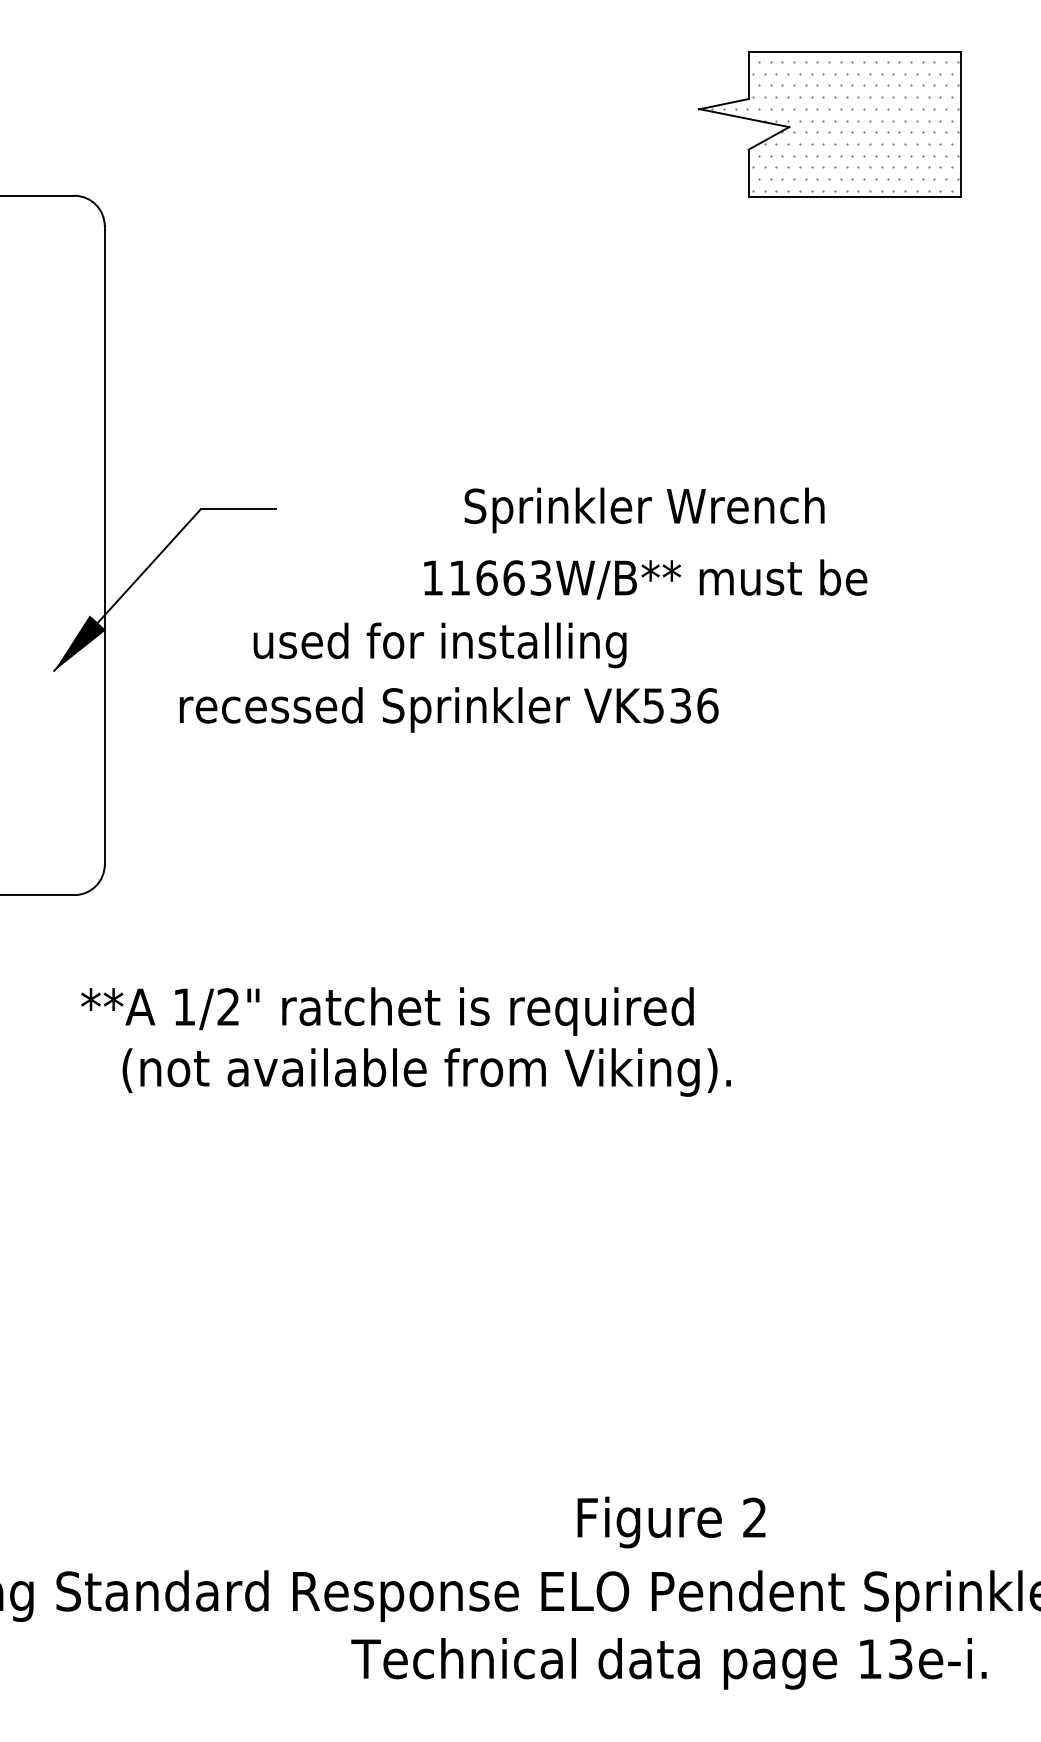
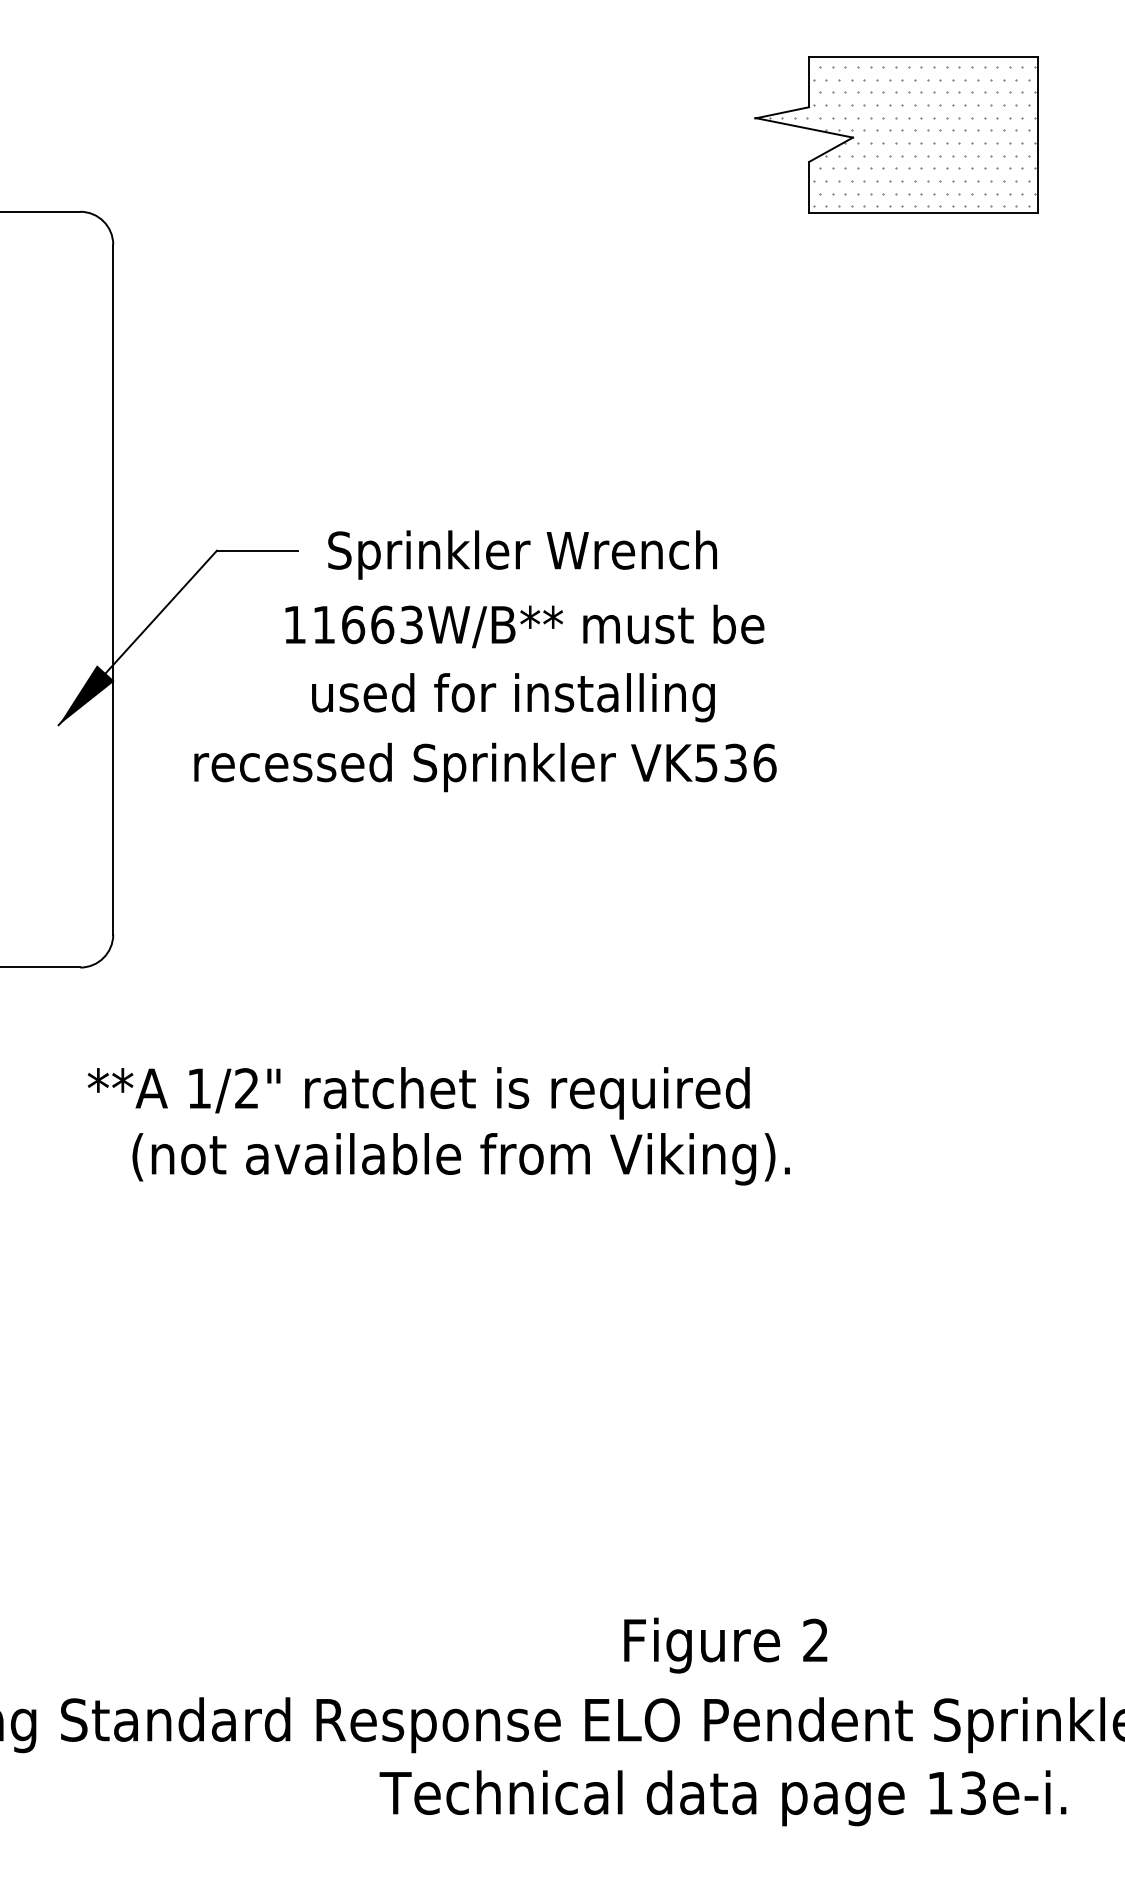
text: (644, 510) -> (522, 555), moved
text: (645, 579) -> (524, 626), moved
text: (439, 645) -> (512, 697), moved

